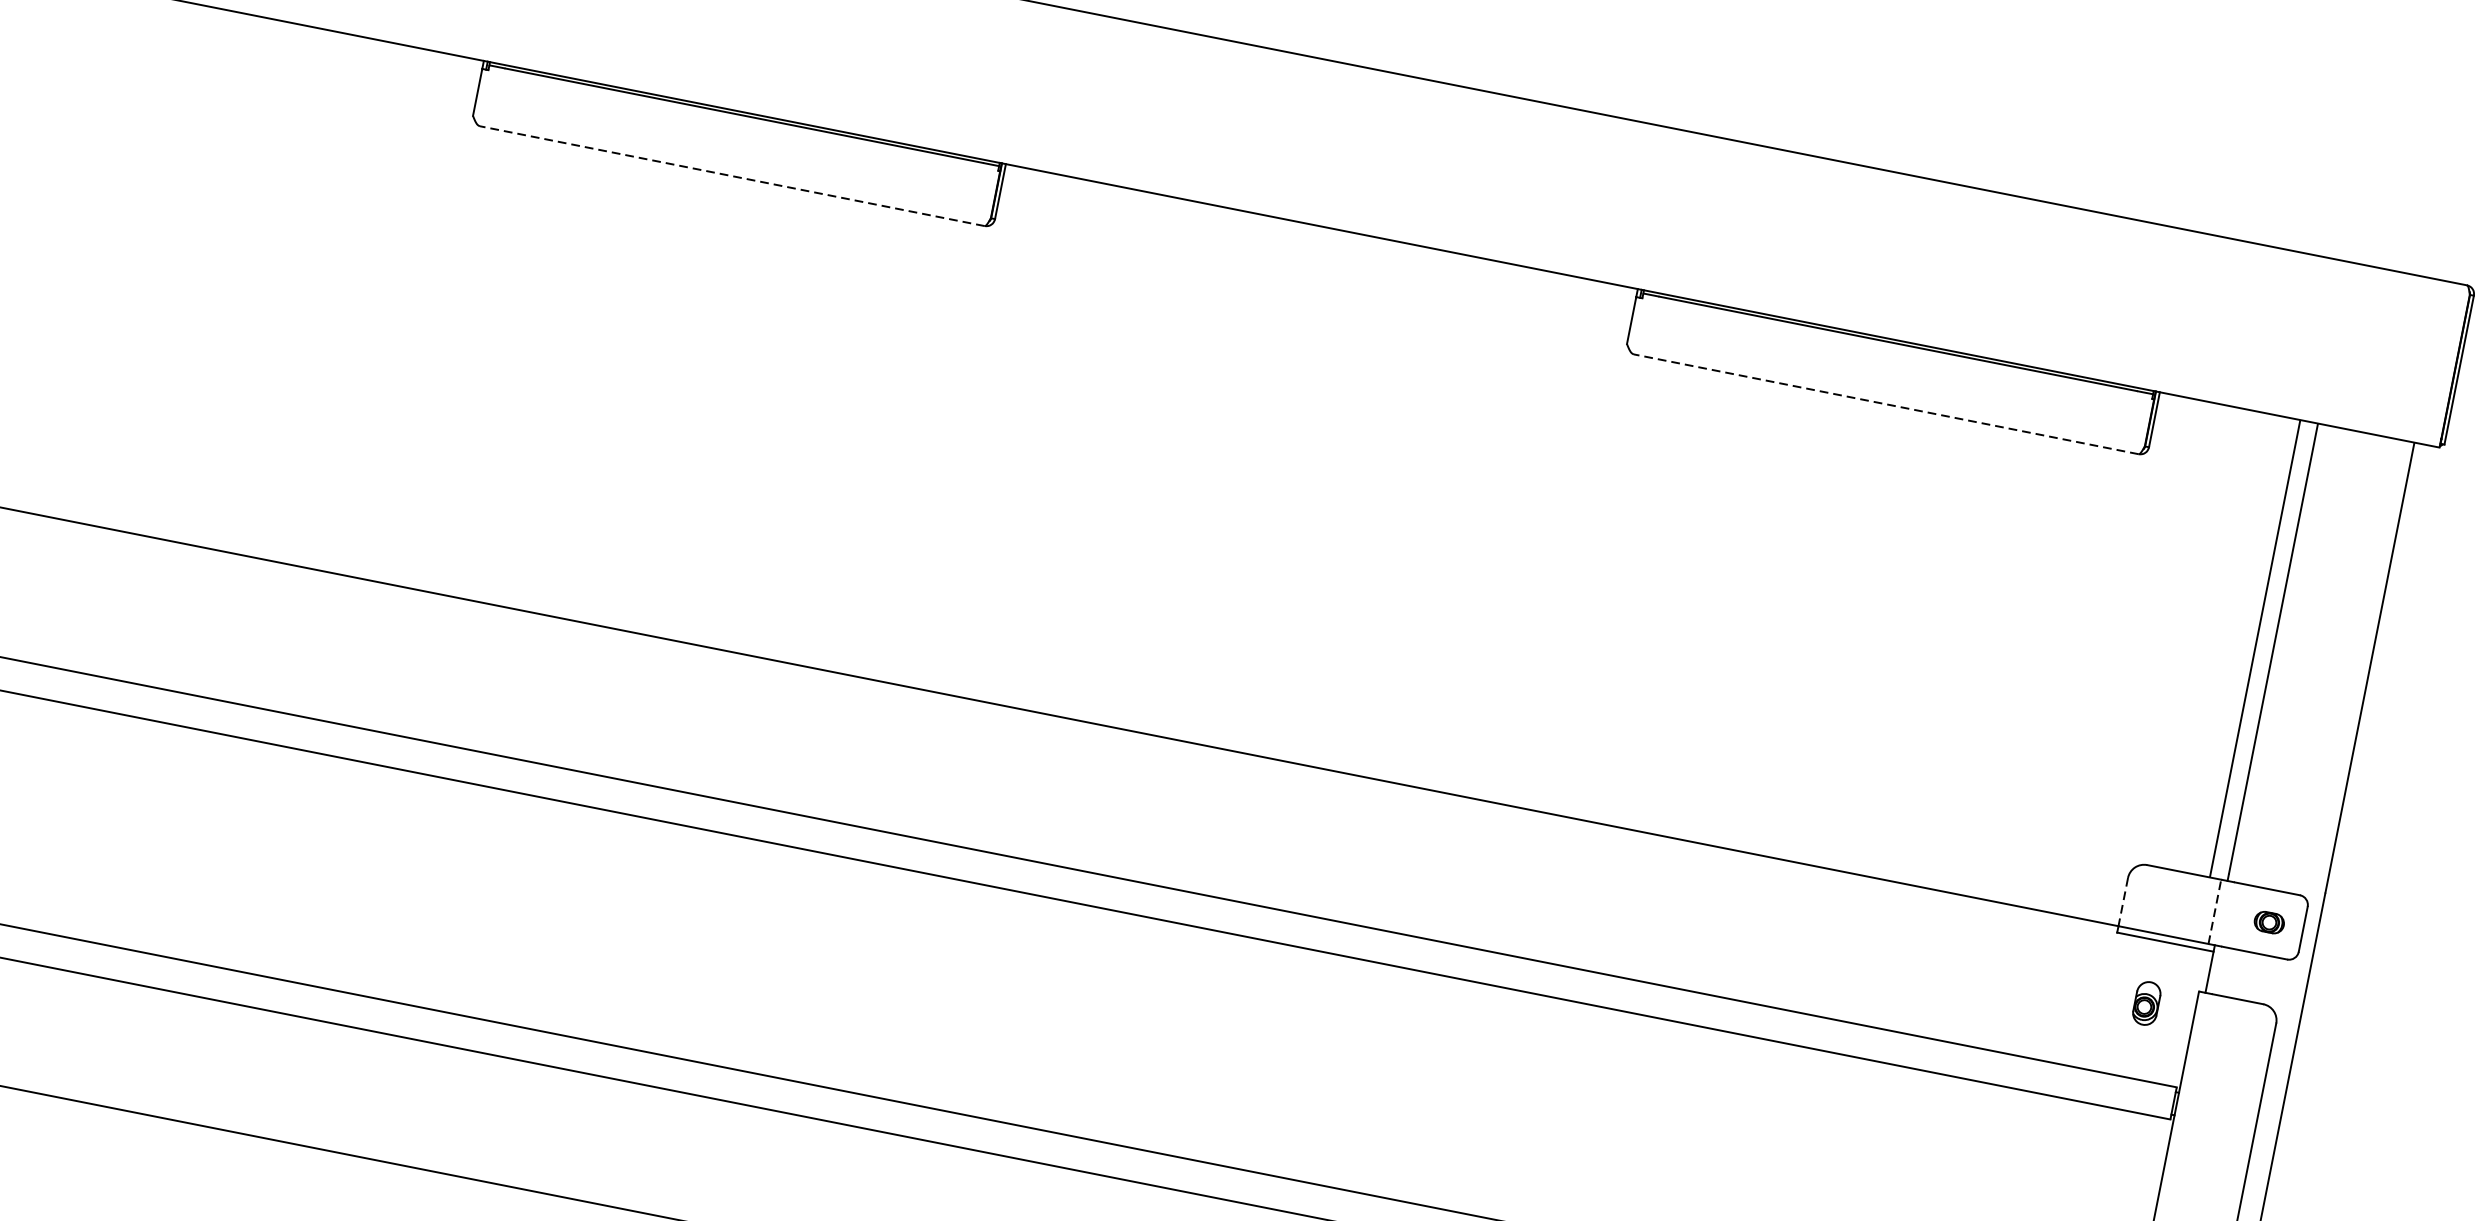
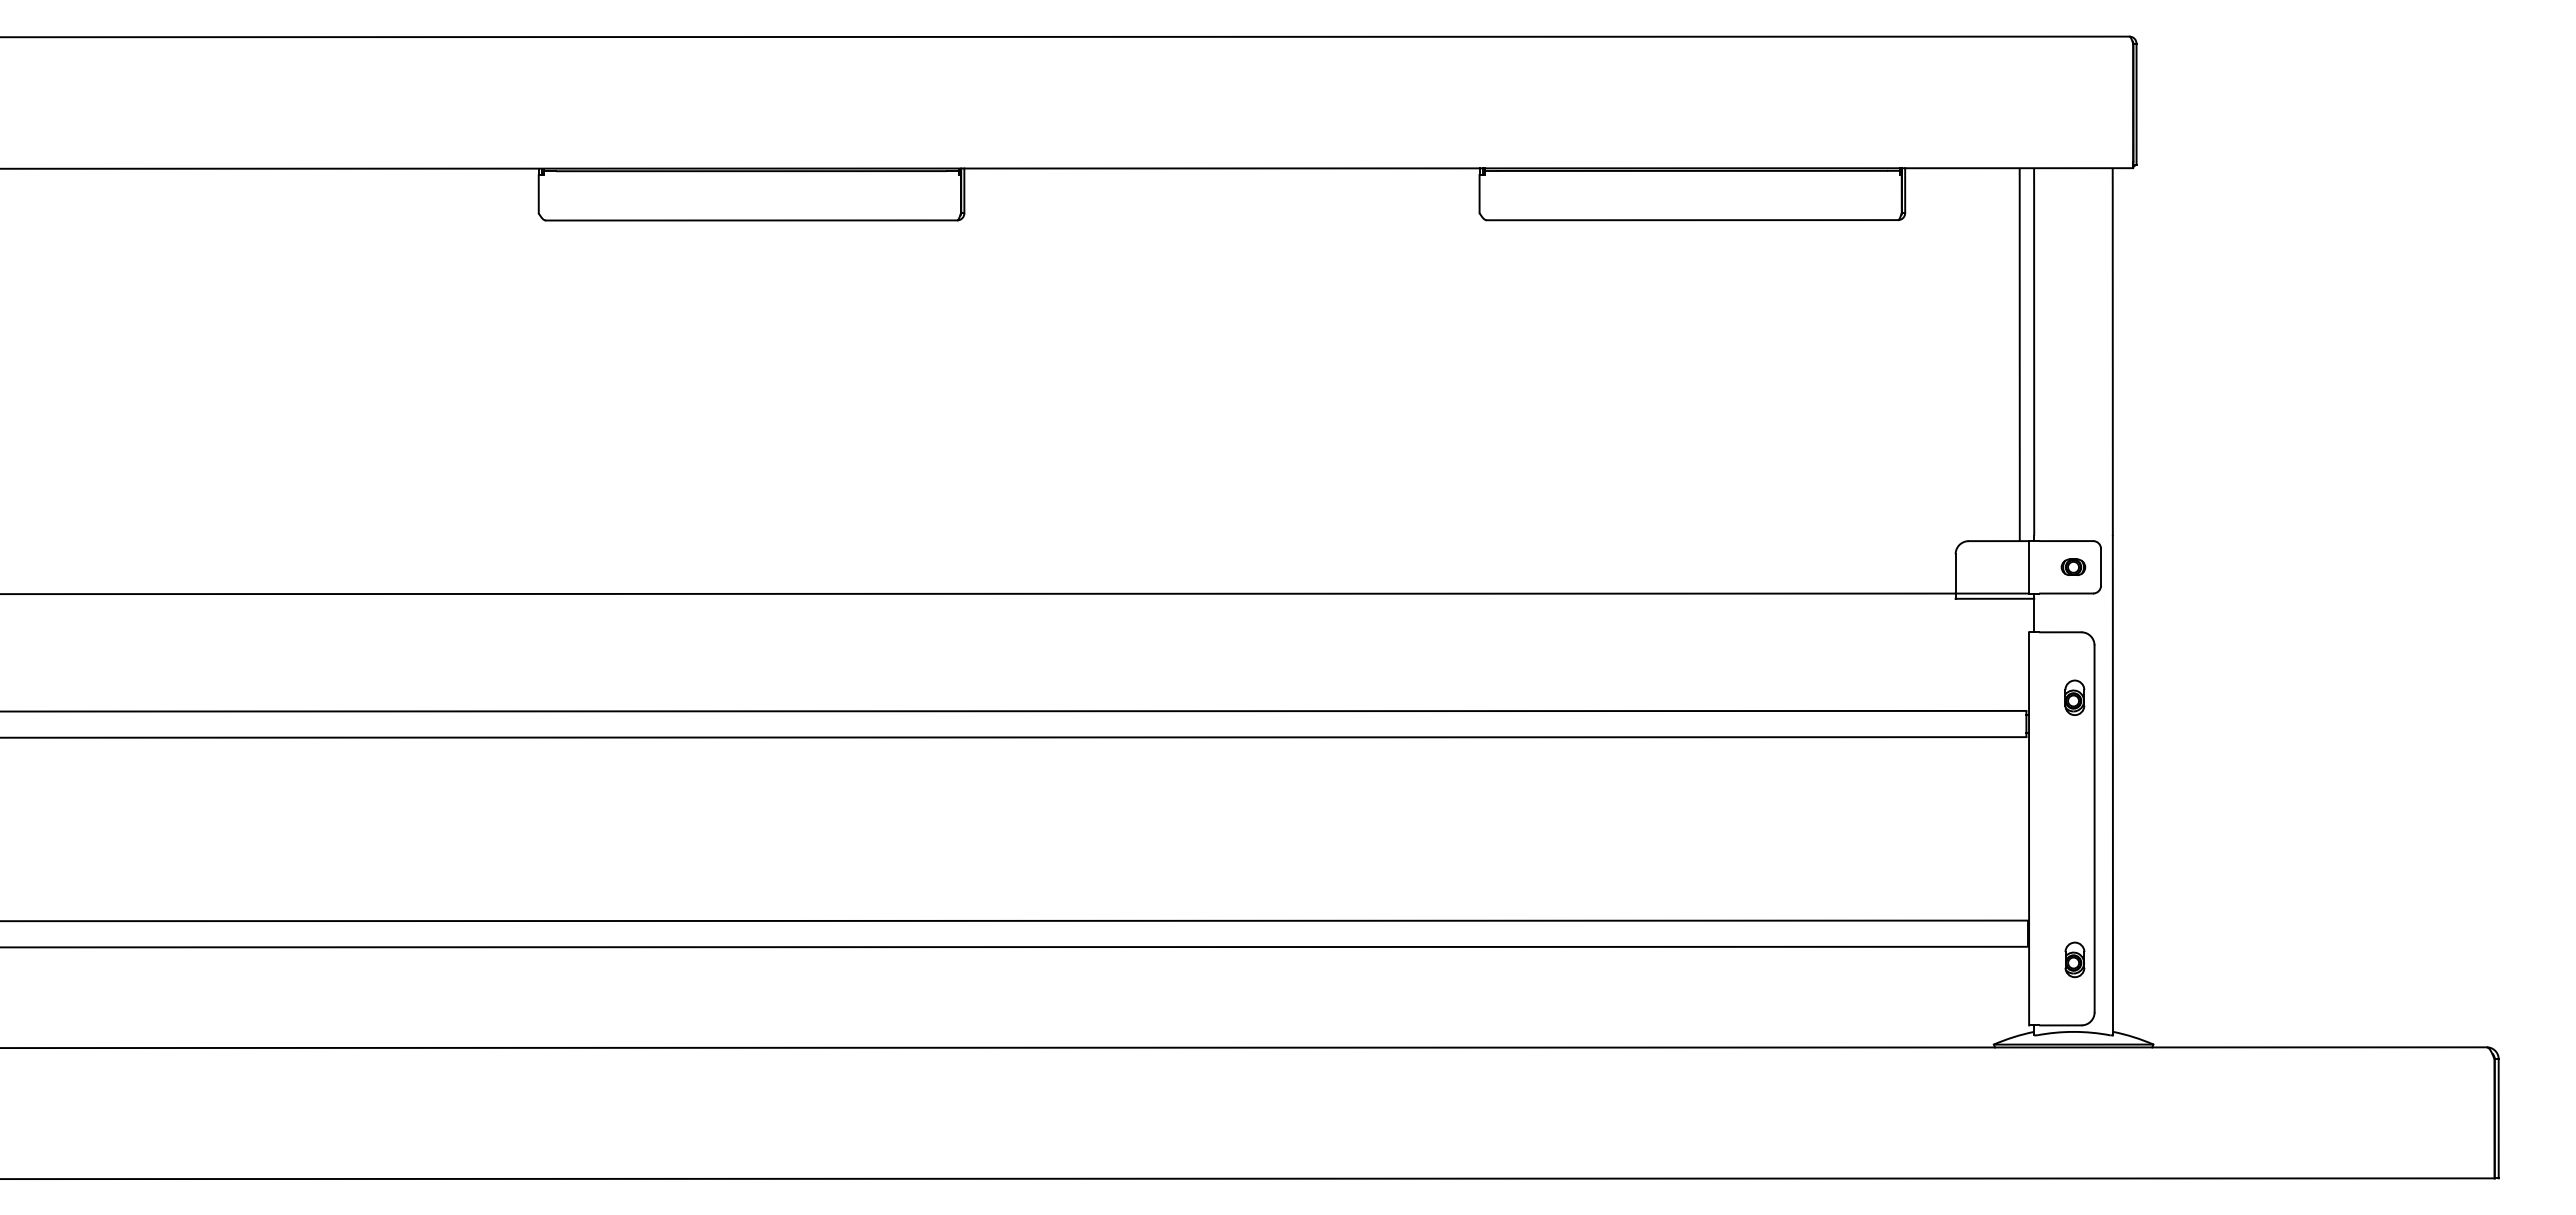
line: (732, 176) -> (751, 220), dashed -> solid
line: (1886, 404) -> (1692, 220), dashed -> solid
line: (2123, 901) -> (1955, 573), dashed -> solid
line: (2215, 910) -> (2029, 566), dashed -> solid
part: (2146, 1003) -> (2074, 697), moved

